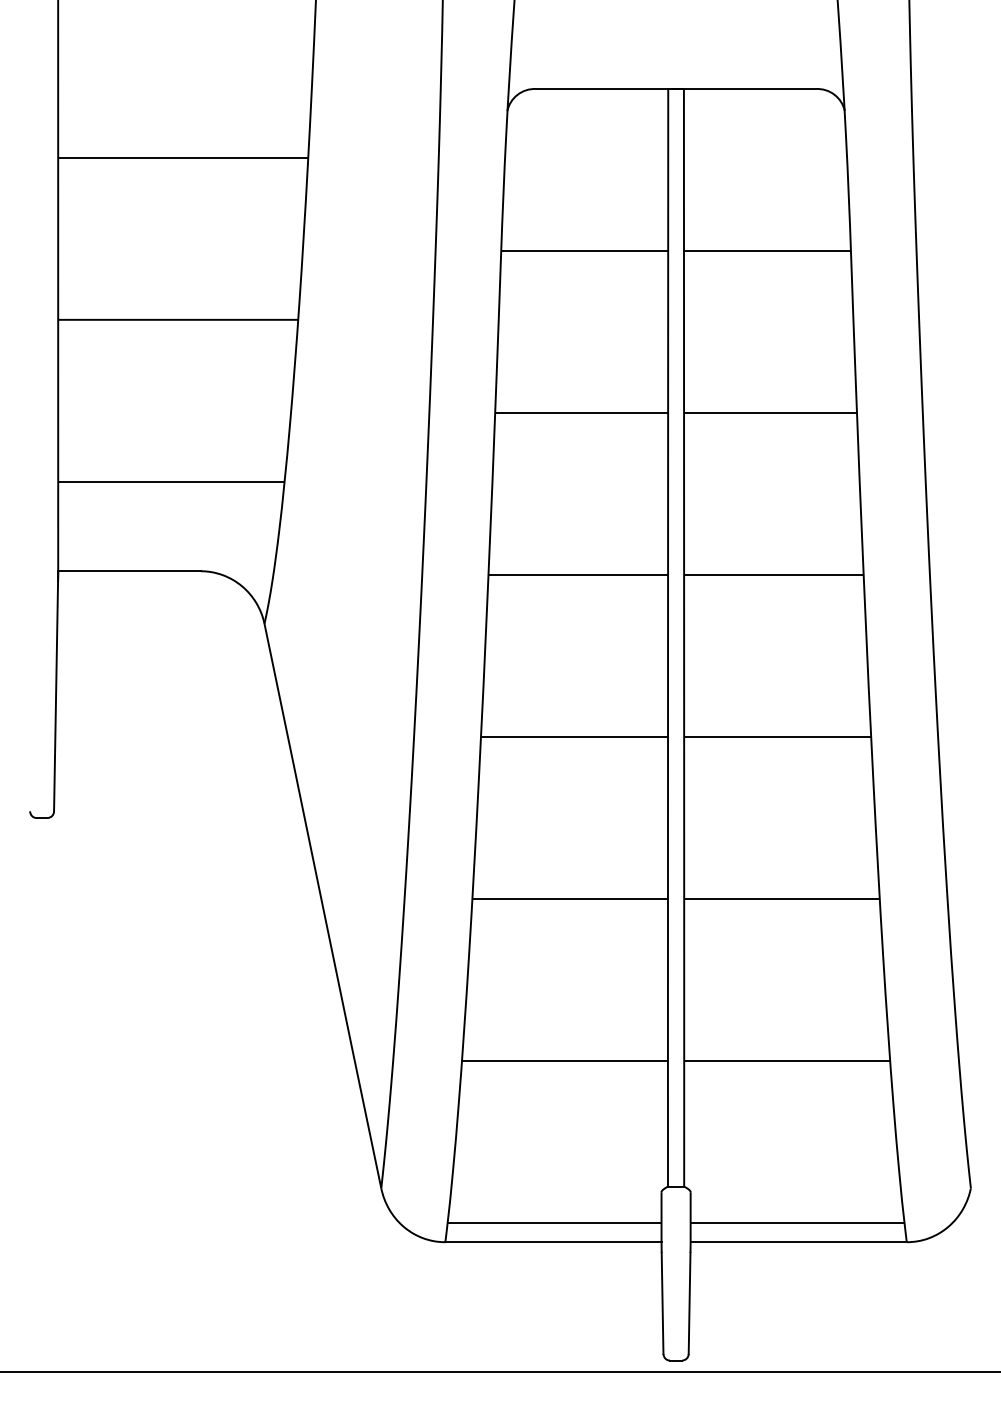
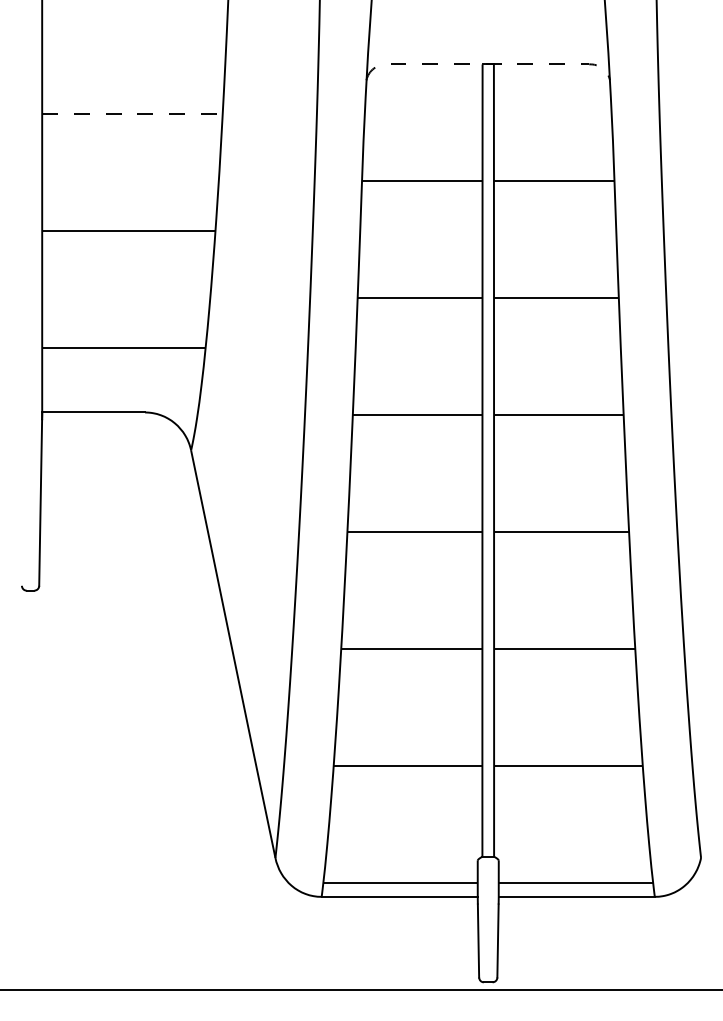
line: (676, 89) -> (488, 64), solid -> dashed
line: (183, 157) -> (132, 113), solid -> dashed

